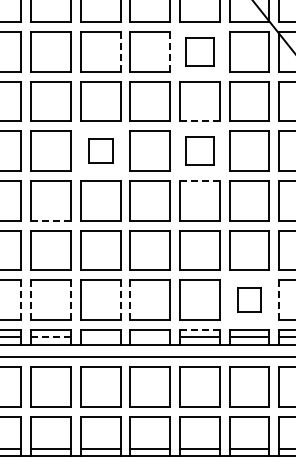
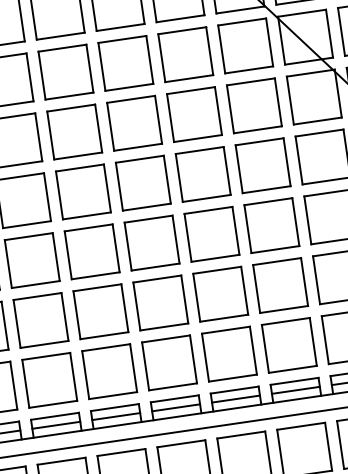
part: (199, 51) -> (185, 54), size x1.43
line: (120, 52) -> (89, 69), dashed -> solid
line: (170, 52) -> (150, 60), dashed -> solid
line: (199, 121) -> (197, 138), dashed -> solid
part: (100, 150) -> (83, 191), size x1.67
part: (199, 150) -> (202, 173), size x1.43
line: (199, 180) -> (207, 209), dashed -> solid
line: (51, 220) -> (36, 284), dashed -> solid
part: (249, 299) -> (289, 344), size x1.67
line: (21, 300) -> (14, 386), dashed -> solid
line: (31, 300) -> (26, 384), dashed -> solid
line: (70, 300) -> (73, 377), dashed -> solid
line: (120, 300) -> (133, 368), dashed -> solid
line: (130, 300) -> (145, 366), dashed -> solid
line: (279, 300) -> (325, 340), dashed -> solid
line: (199, 329) -> (234, 389), dashed -> solid
line: (51, 337) -> (56, 425), dashed -> solid
line: (100, 337) -> (116, 416), added
line: (150, 337) -> (176, 408), added

